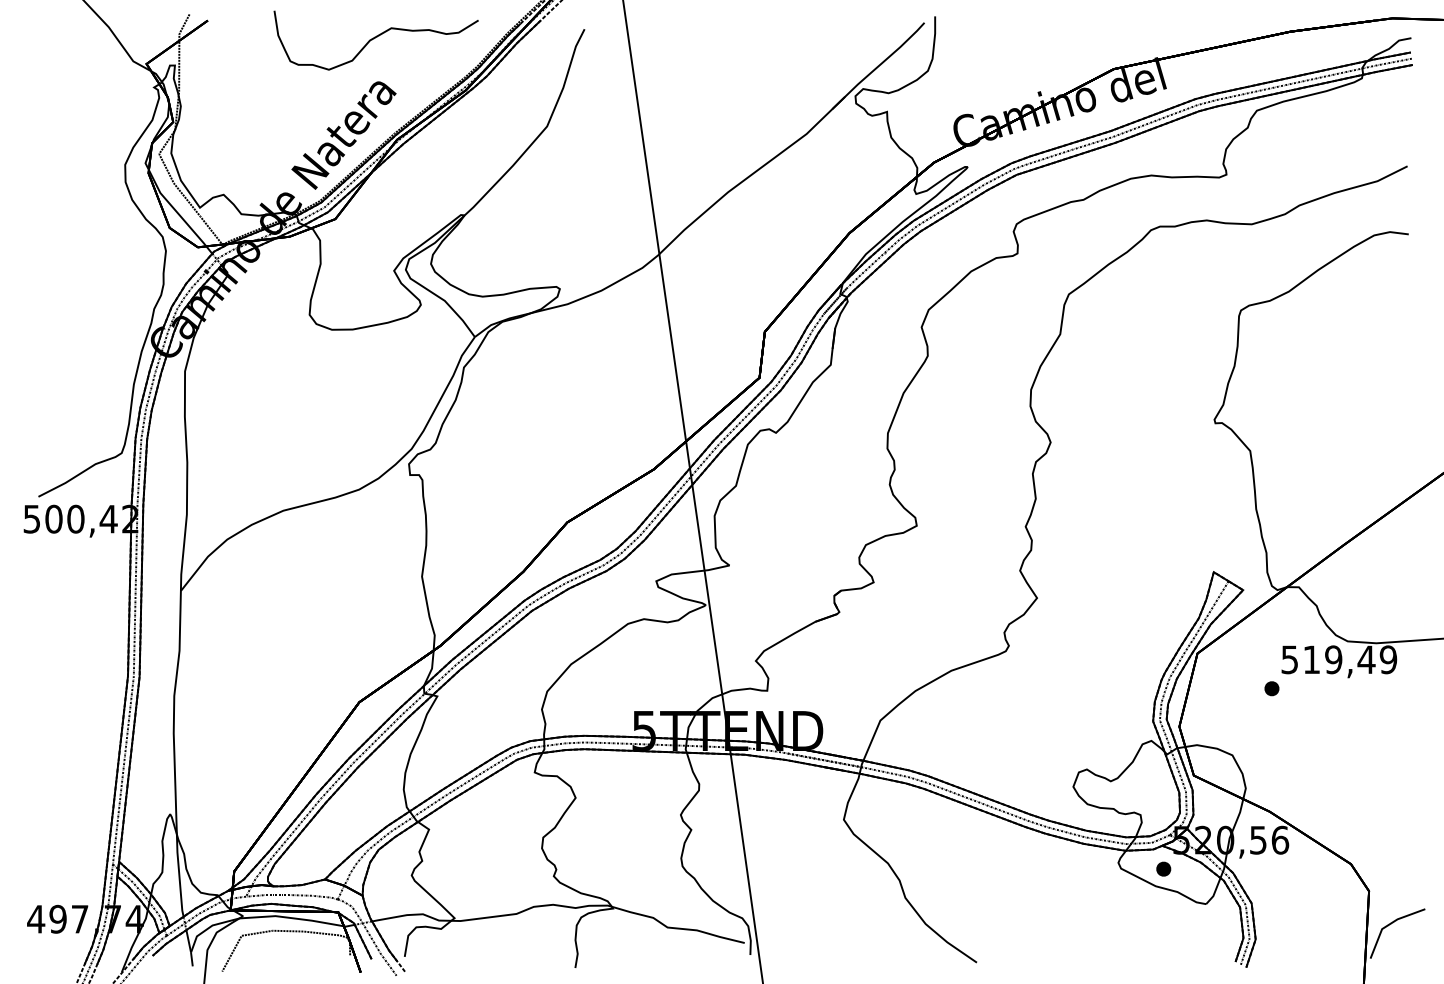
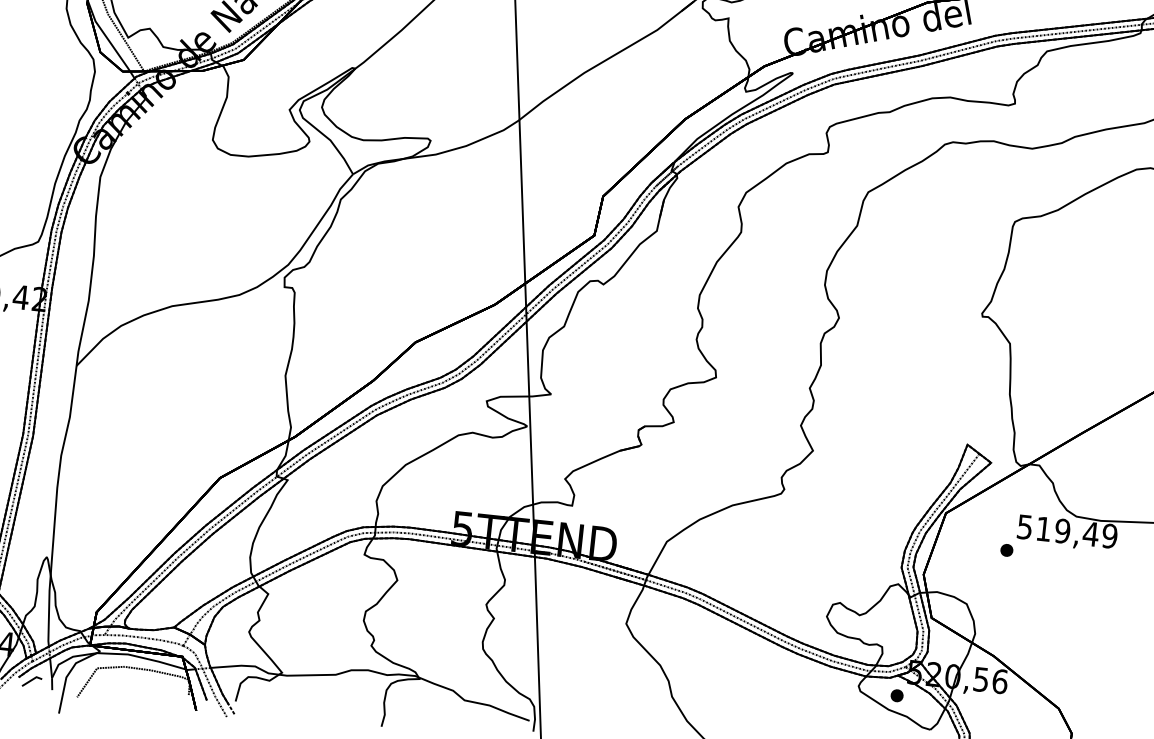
line: (168, 958) -> (32, 681), added

